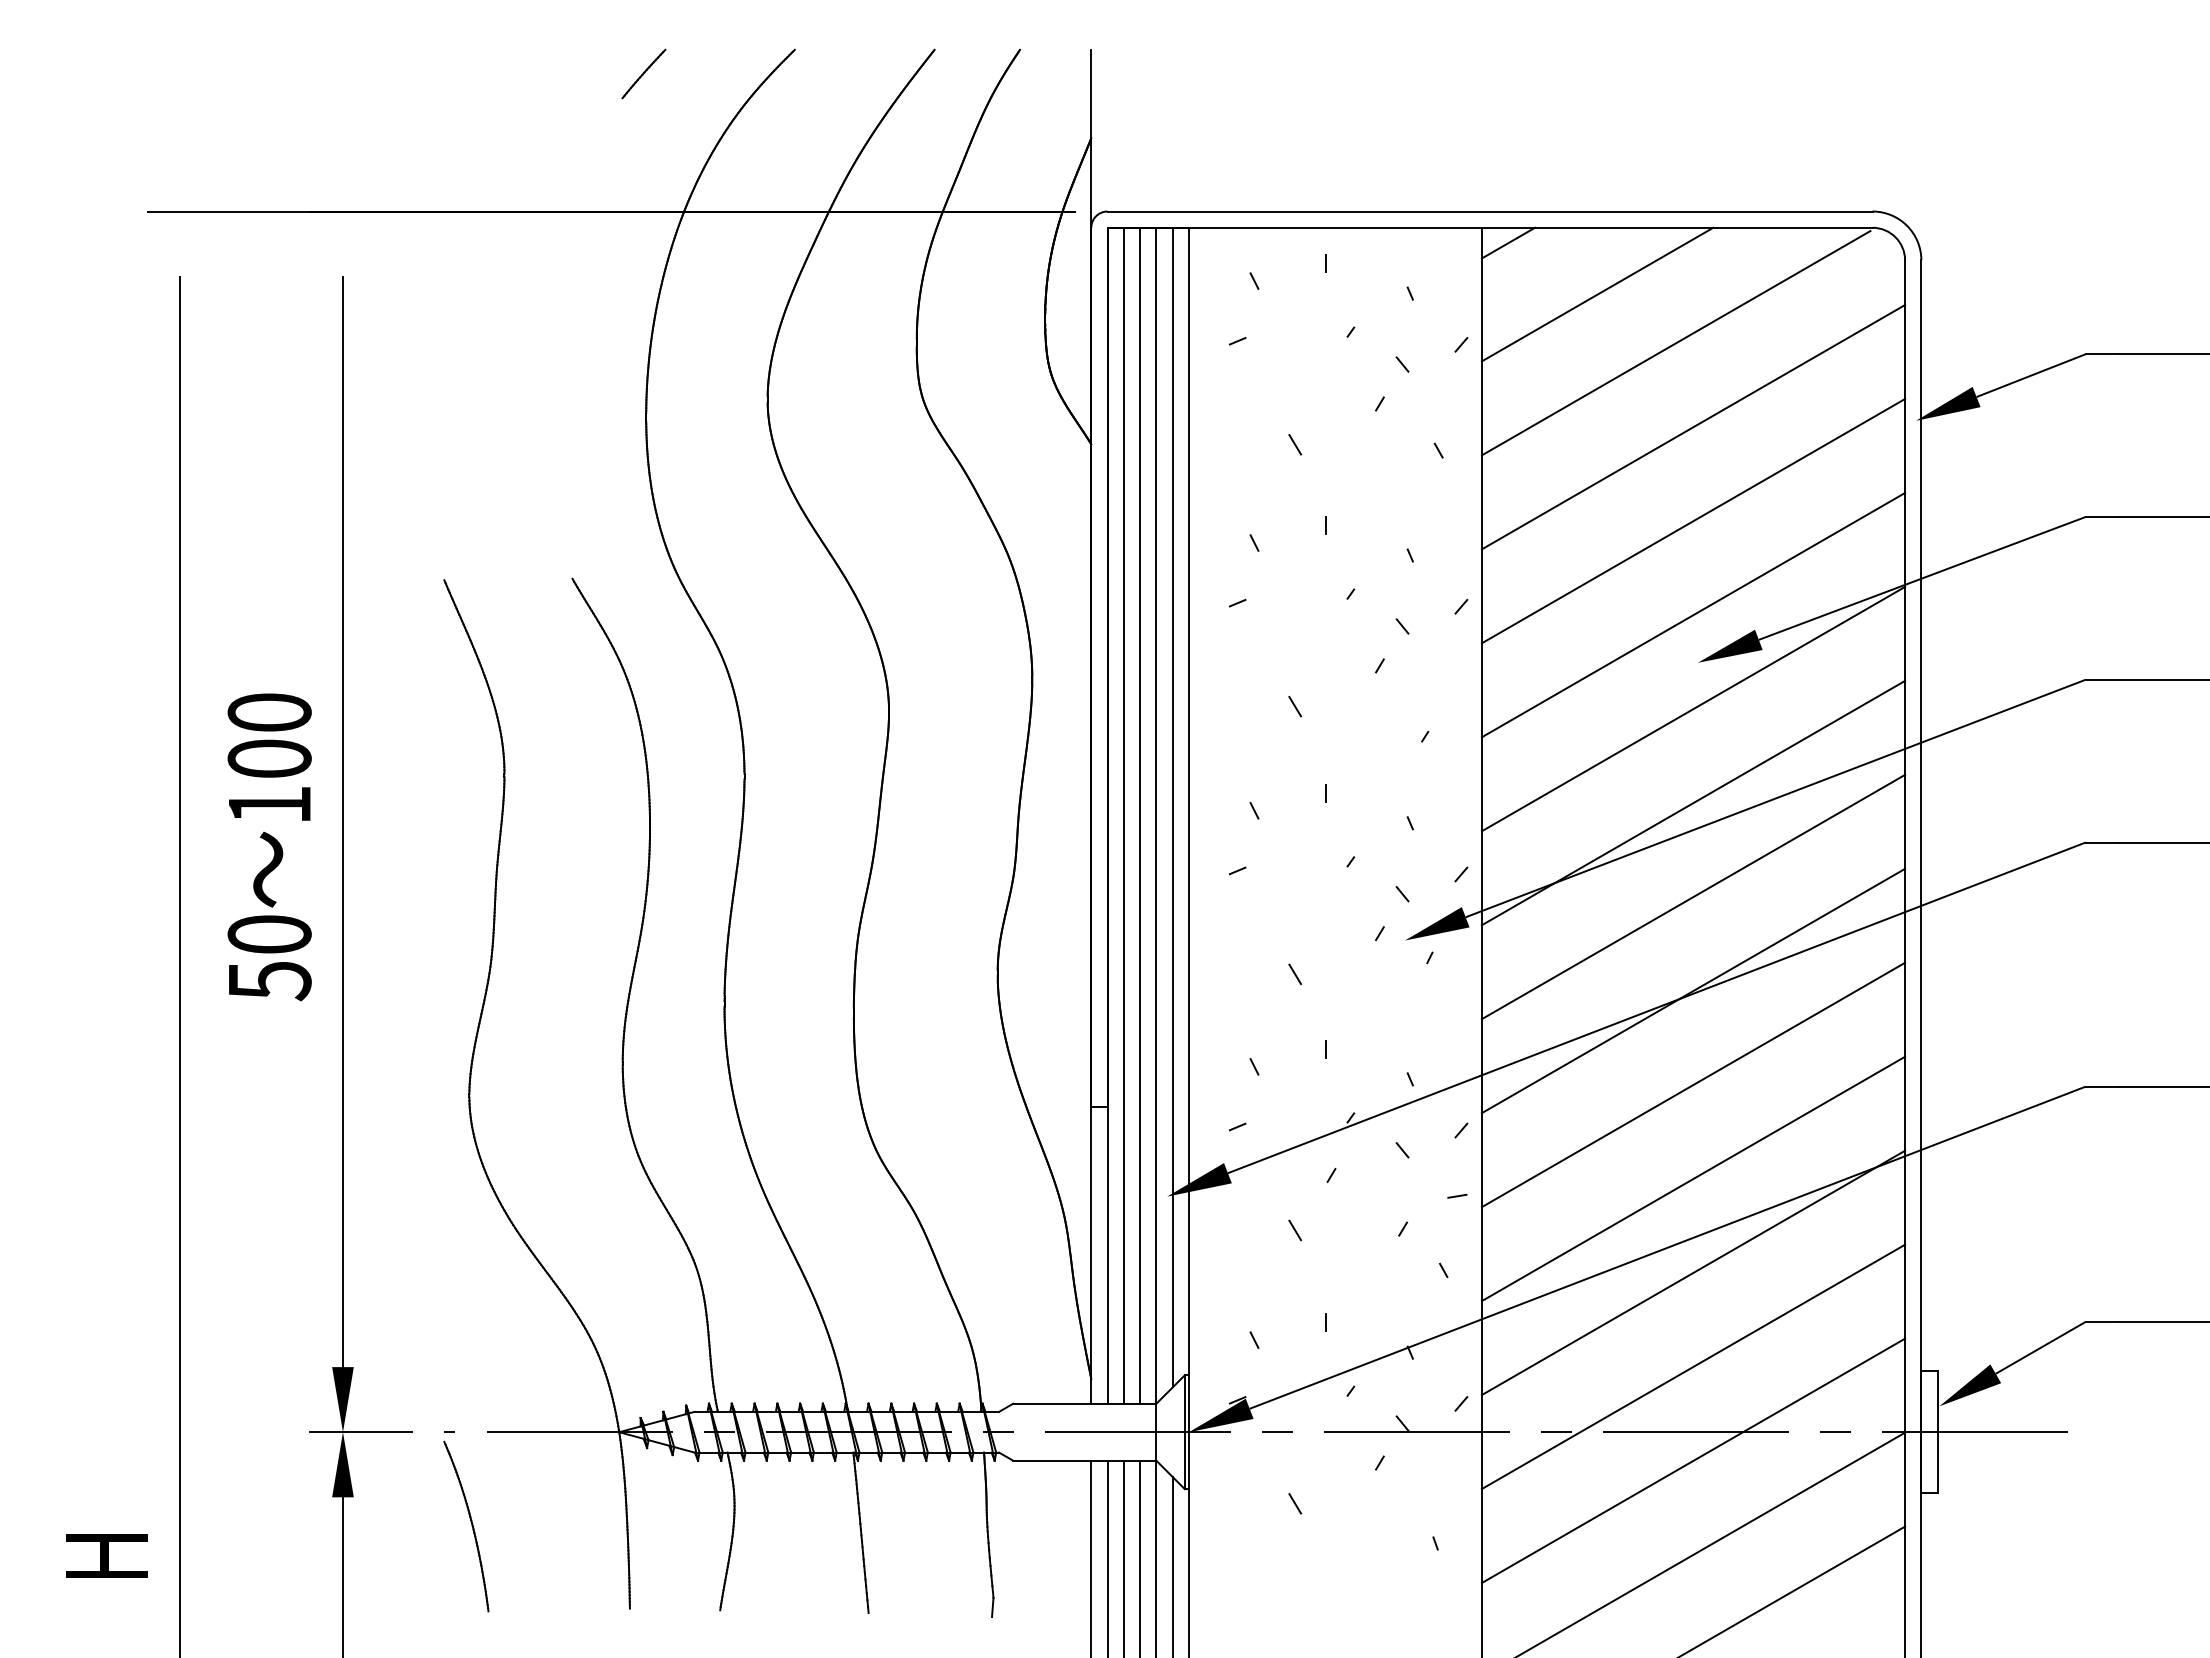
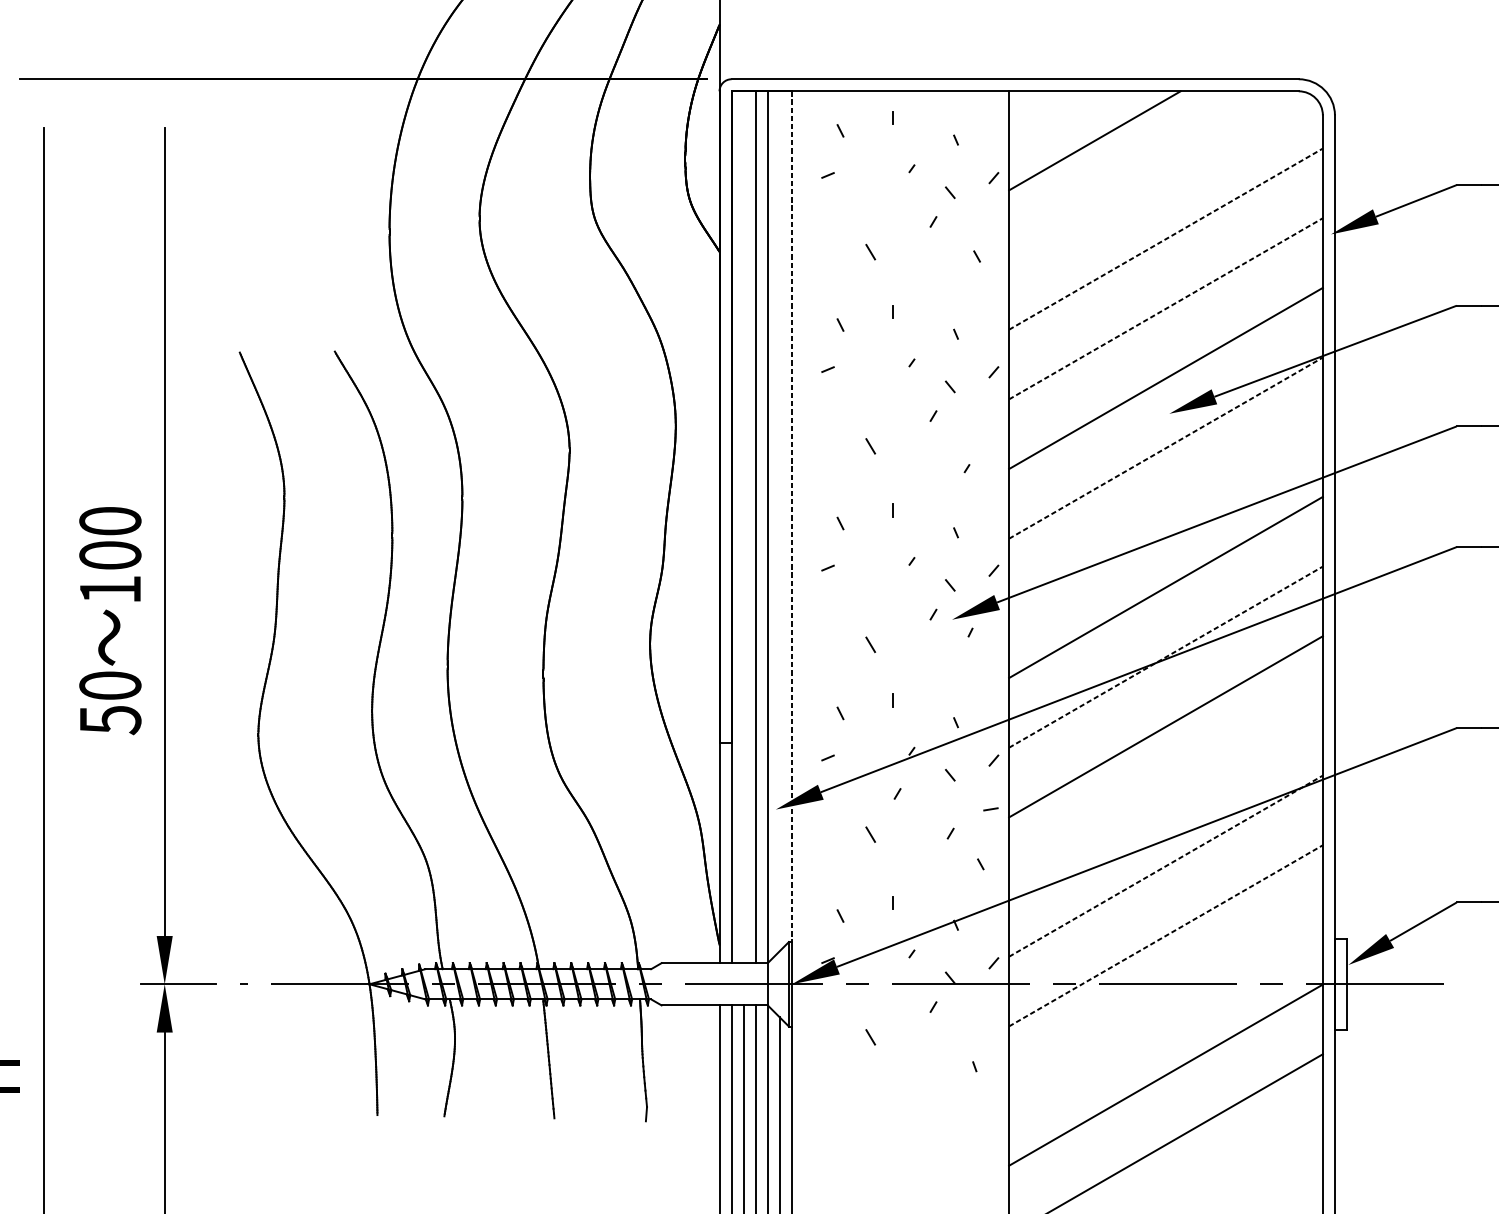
line: (1508, 242) -> (1028, 102), removed
line: (1675, 343) -> (1152, 177), removed
line: (1693, 426) -> (1166, 238), solid -> dashed
line: (1693, 520) -> (1166, 308), solid -> dashed
line: (1693, 708) -> (1166, 447), solid -> dashed
line: (1188, 801) -> (791, 516), solid -> dashed
line: (1693, 802) -> (1166, 517), removed
line: (1172, 807) -> (779, 521), removed
line: (1123, 815) -> (743, 527), removed
text: (269, 847) -> (110, 621), moved
line: (1693, 990) -> (1166, 656), solid -> dashed
line: (1693, 1178) -> (1166, 796), removed
line: (1693, 1272) -> (1166, 865), solid -> dashed
line: (1693, 1366) -> (1166, 935), solid -> dashed
line: (1693, 1460) -> (1166, 1005), removed
part: (466, 1526) -> (256, 1054), removed

